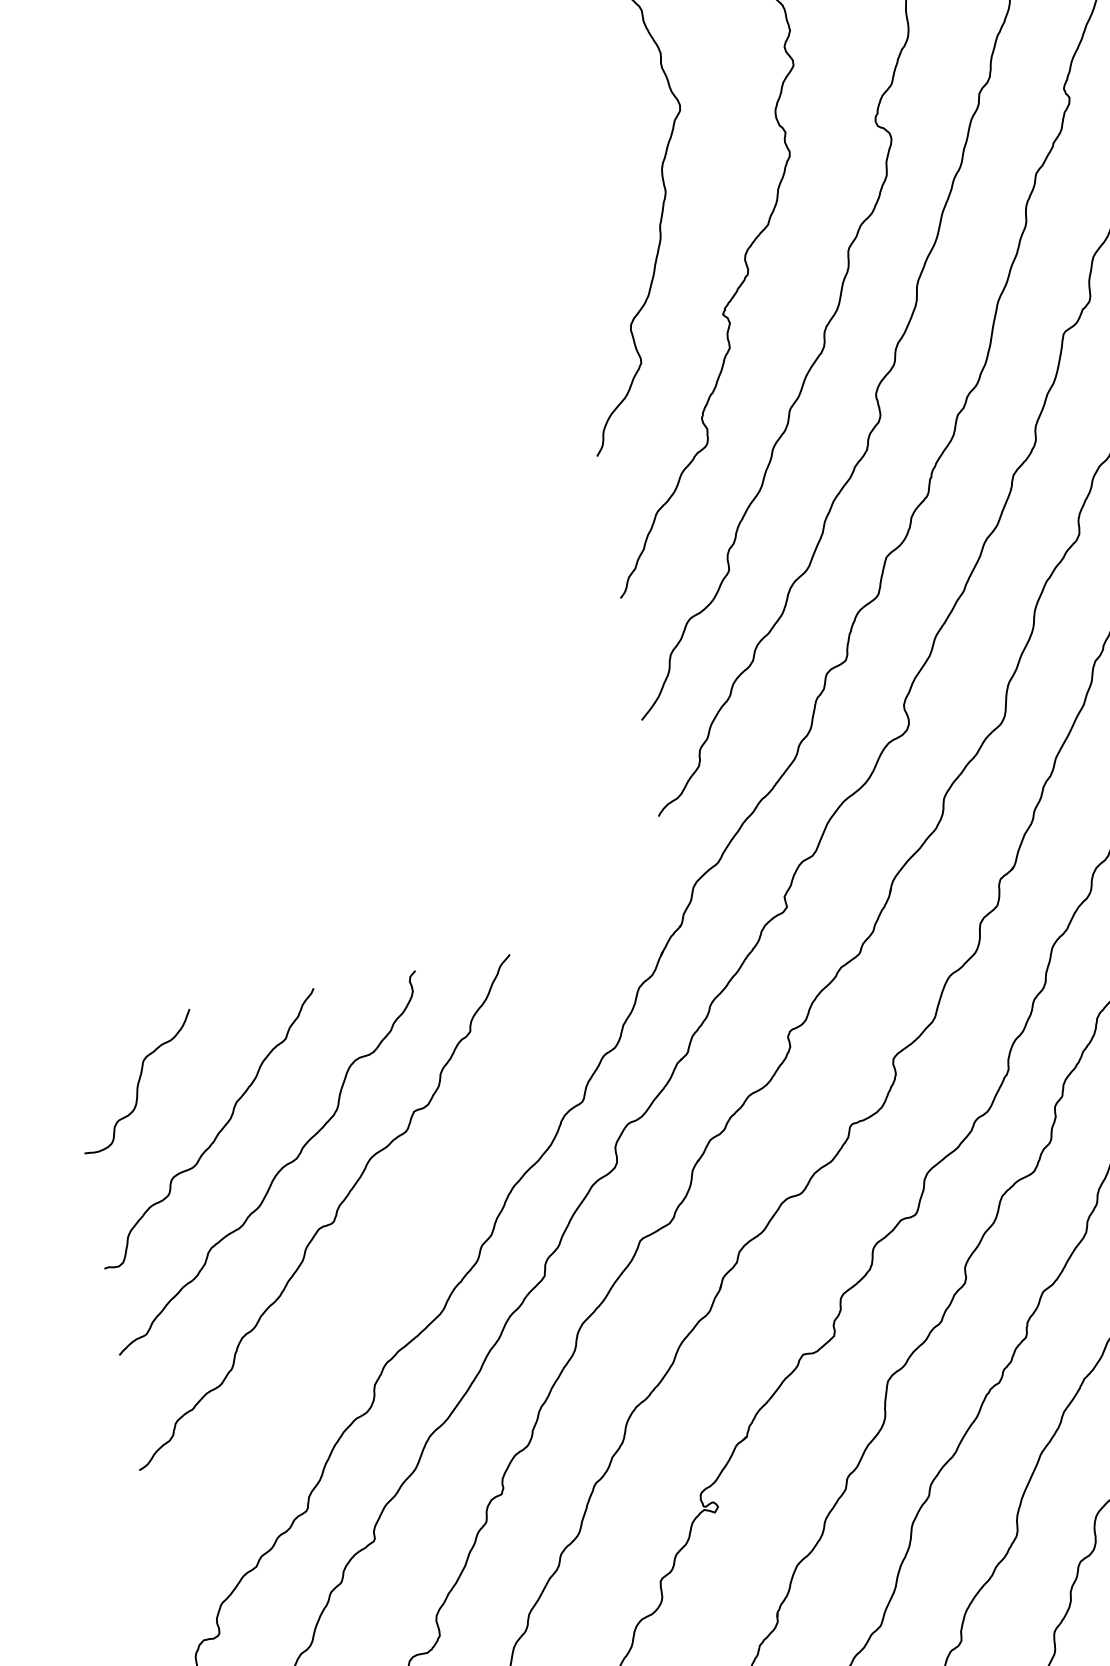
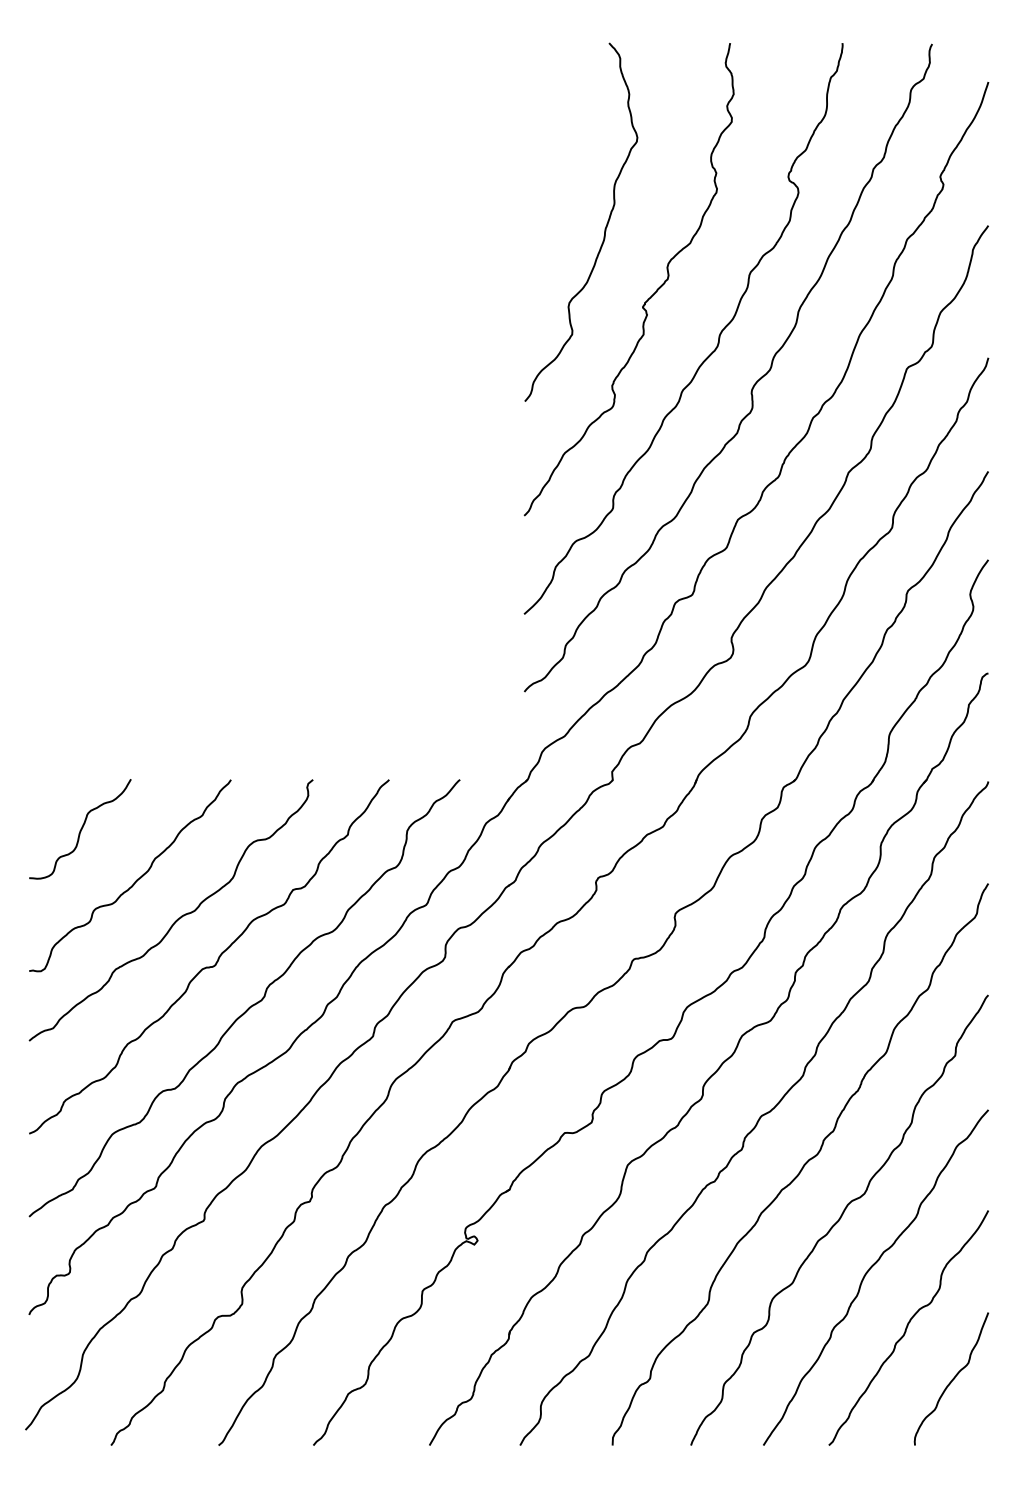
curve: (385, 1265) -> (249, 1006), added

